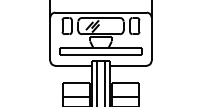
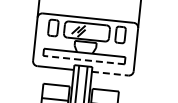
line: (100, 54) -> (83, 59), solid -> dashed
line: (128, 65) -> (110, 73), solid -> dashed

